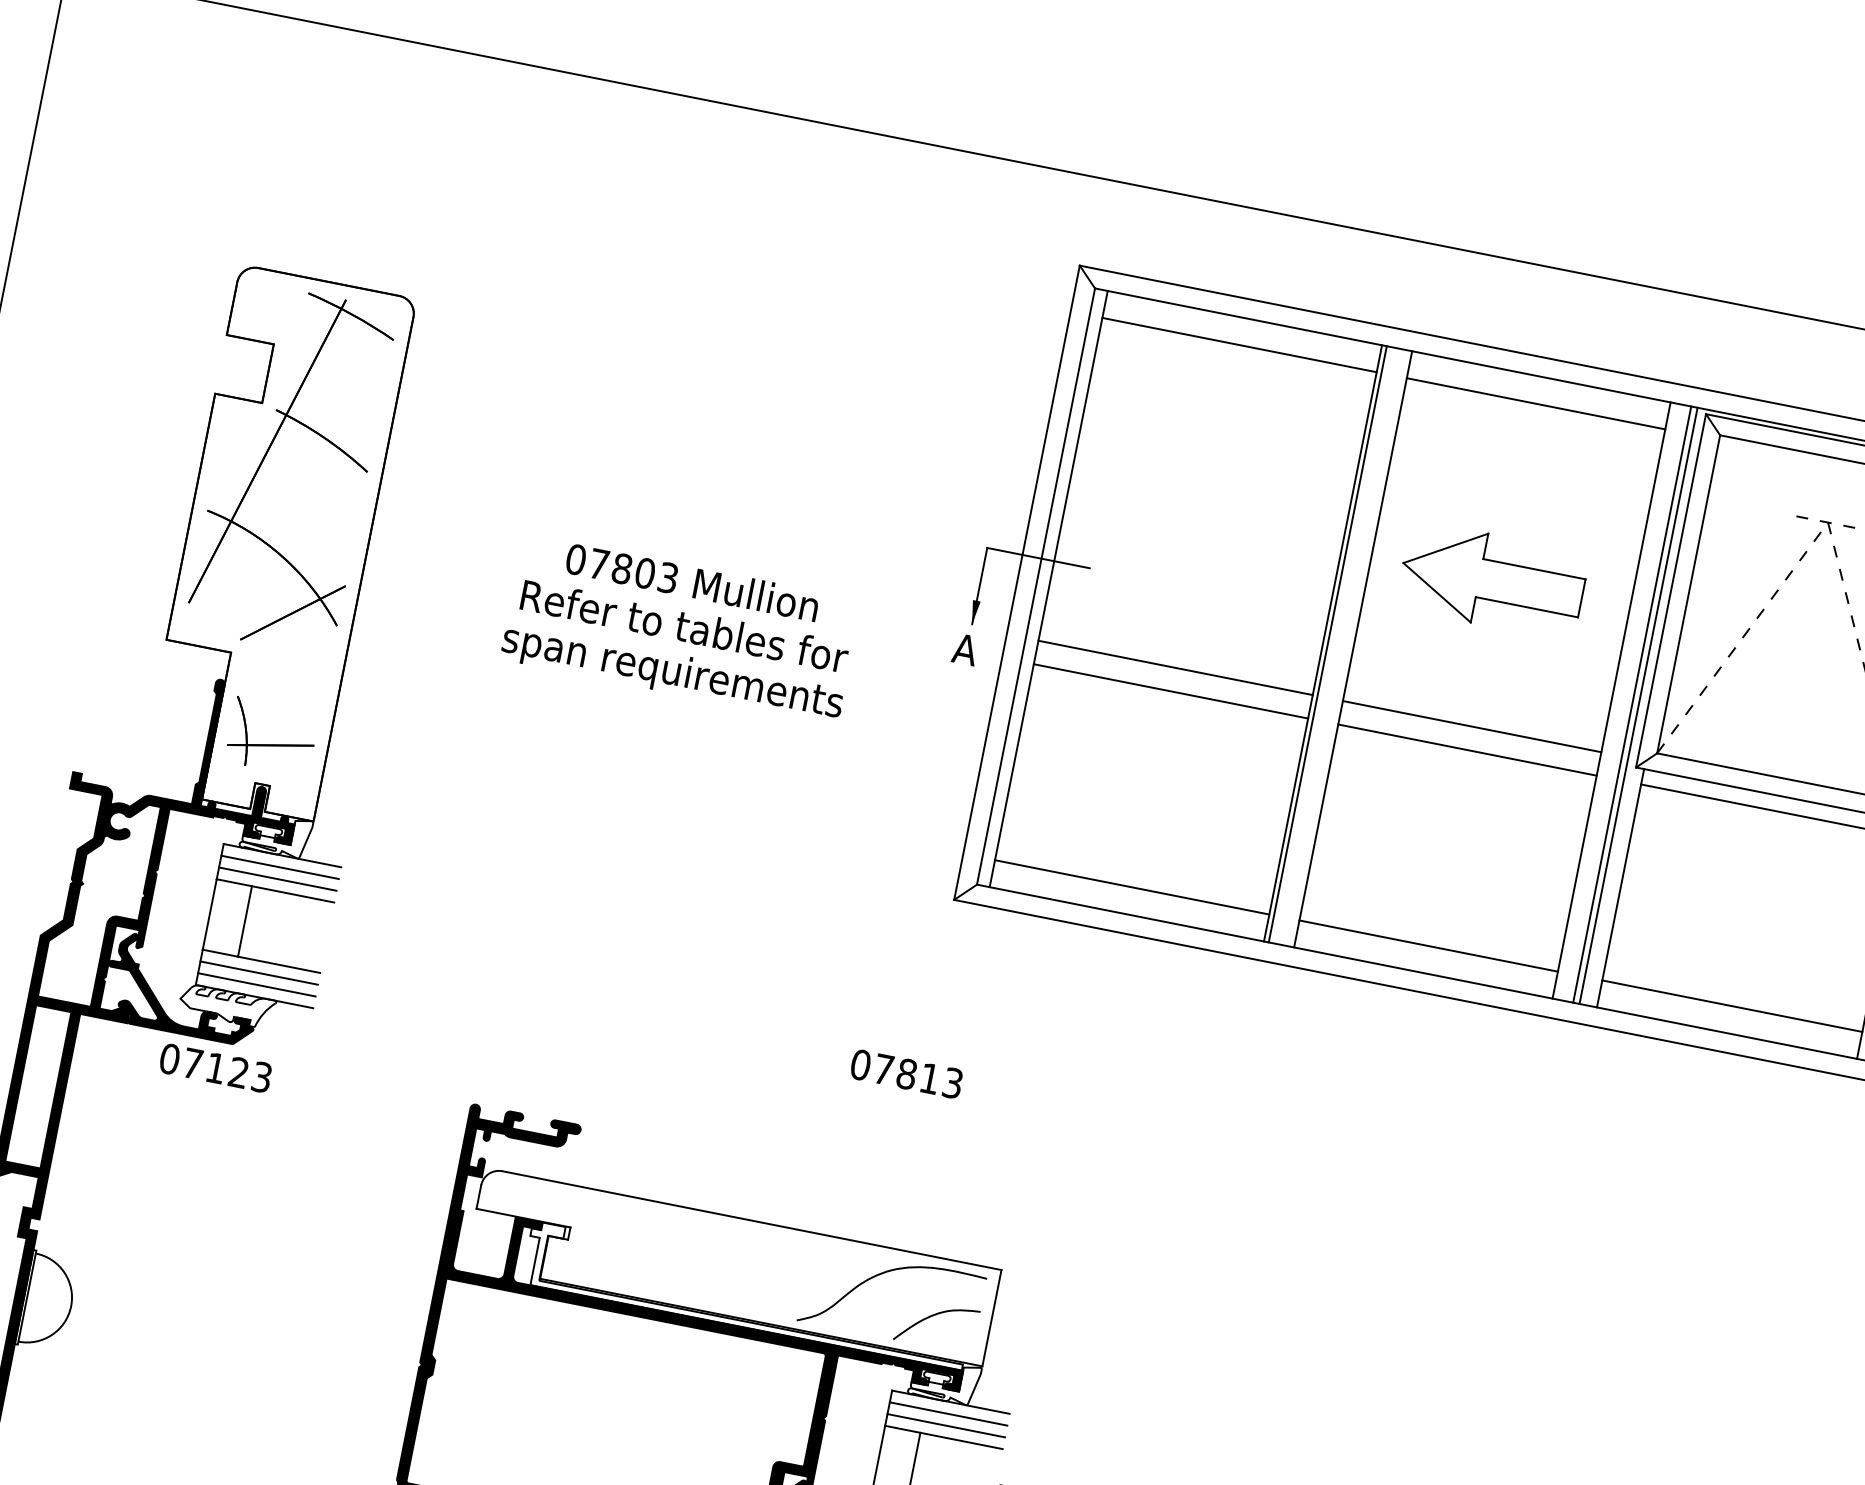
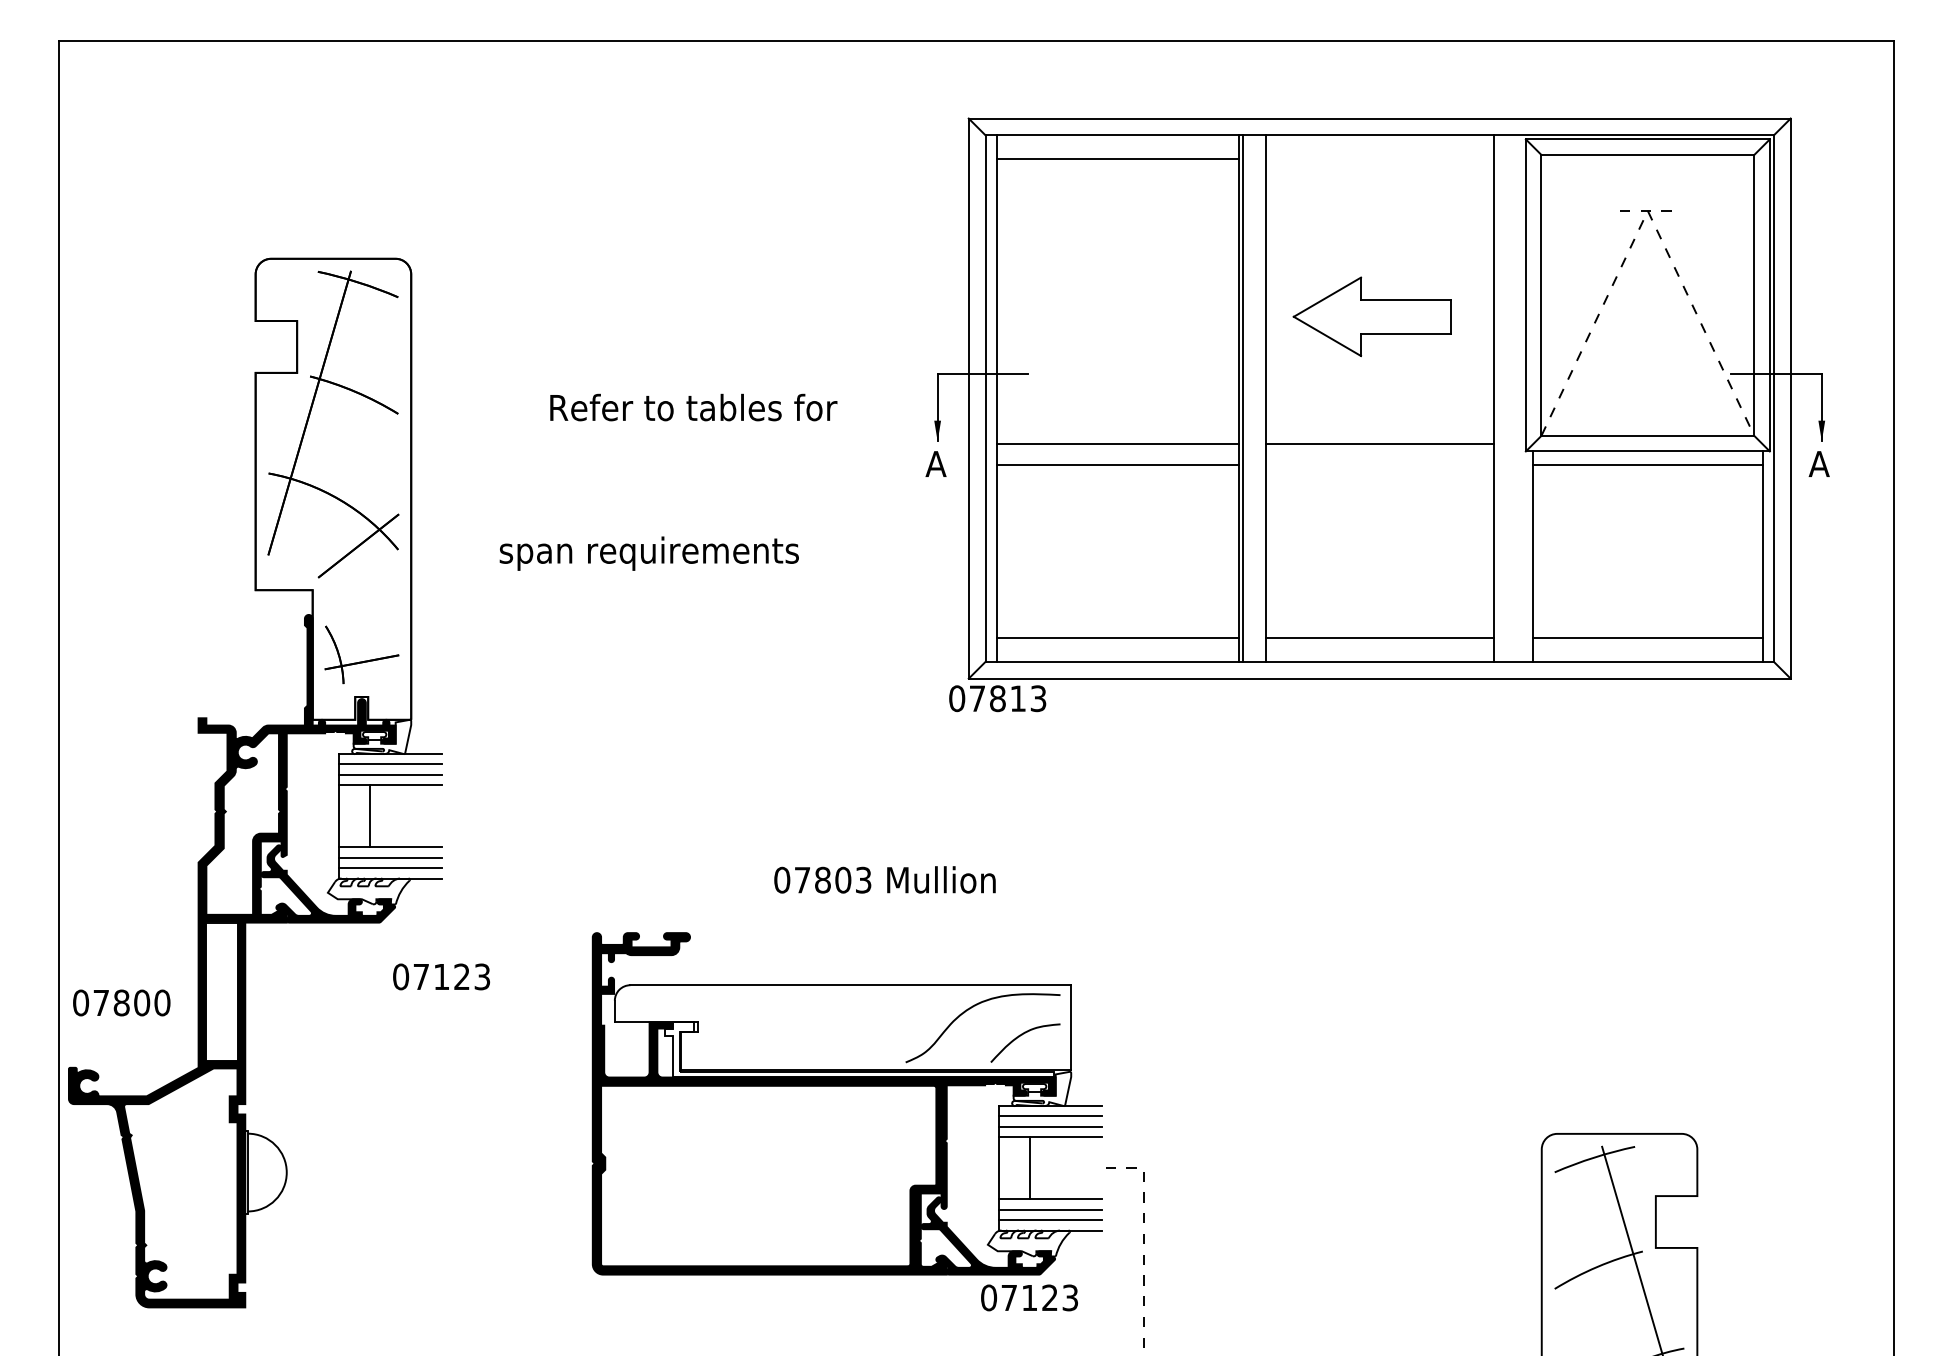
line: (1535, 404) -> (1379, 159), removed
text: (692, 581) -> (884, 879), moved
text: (684, 626) -> (693, 407), moved
text: (671, 673) -> (648, 553), moved
line: (1632, 704) -> (1512, 398), removed
line: (1638, 705) -> (1517, 398), removed
line: (1467, 749) -> (1379, 464), removed
text: (215, 1067) -> (441, 976), moved
text: (906, 1073) -> (997, 698), moved

